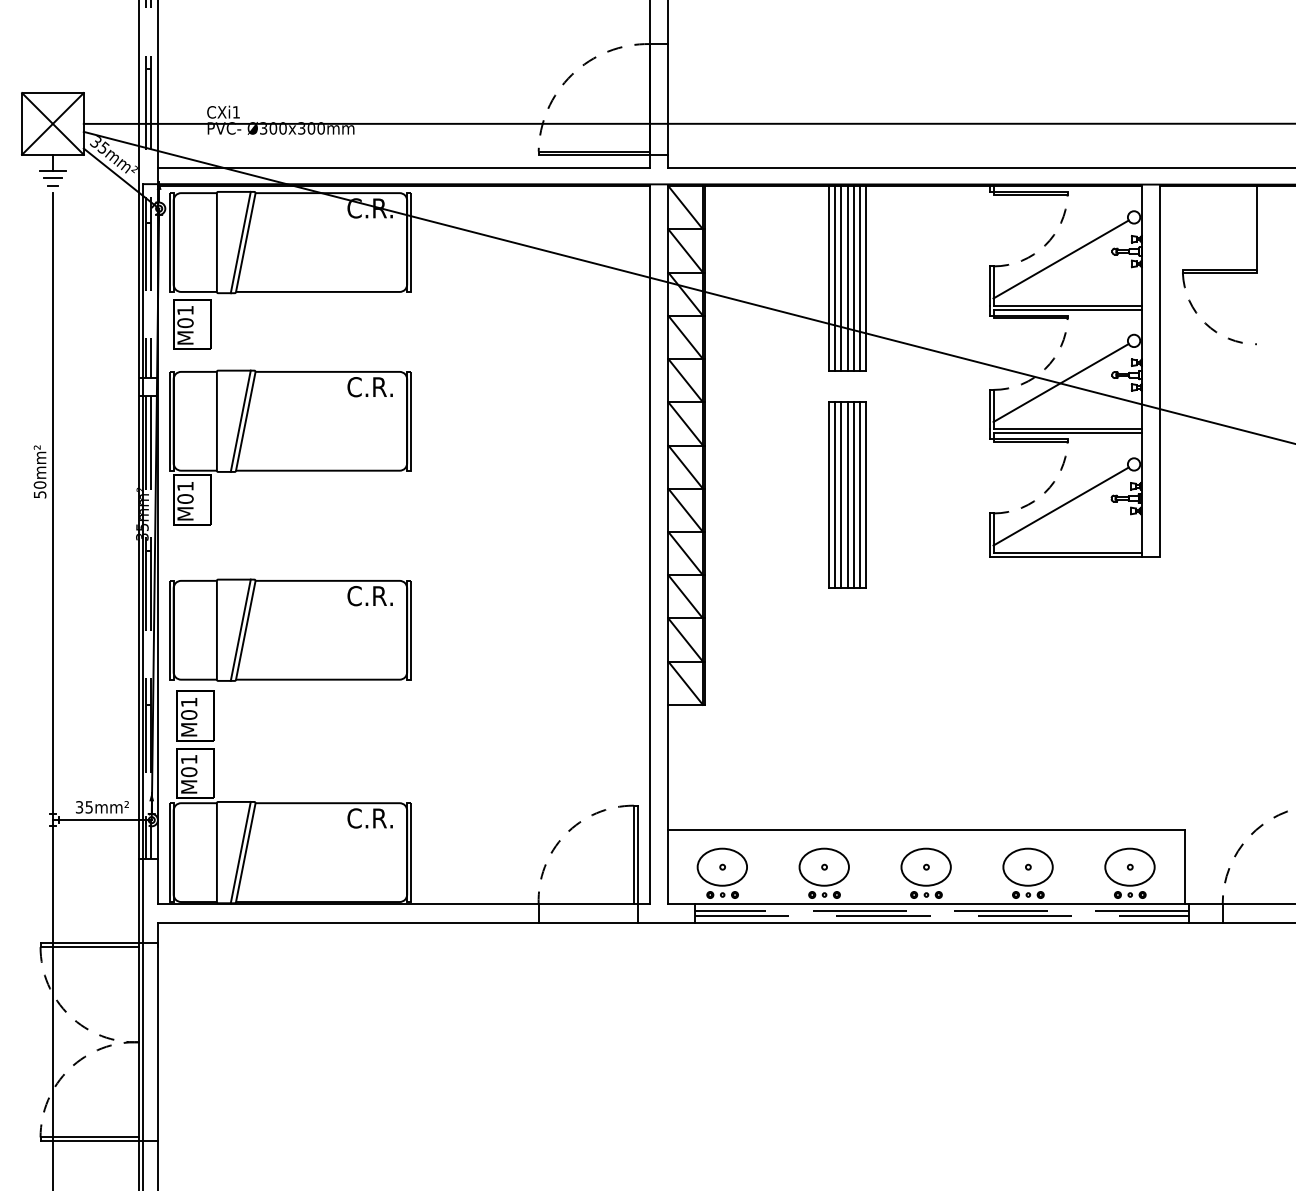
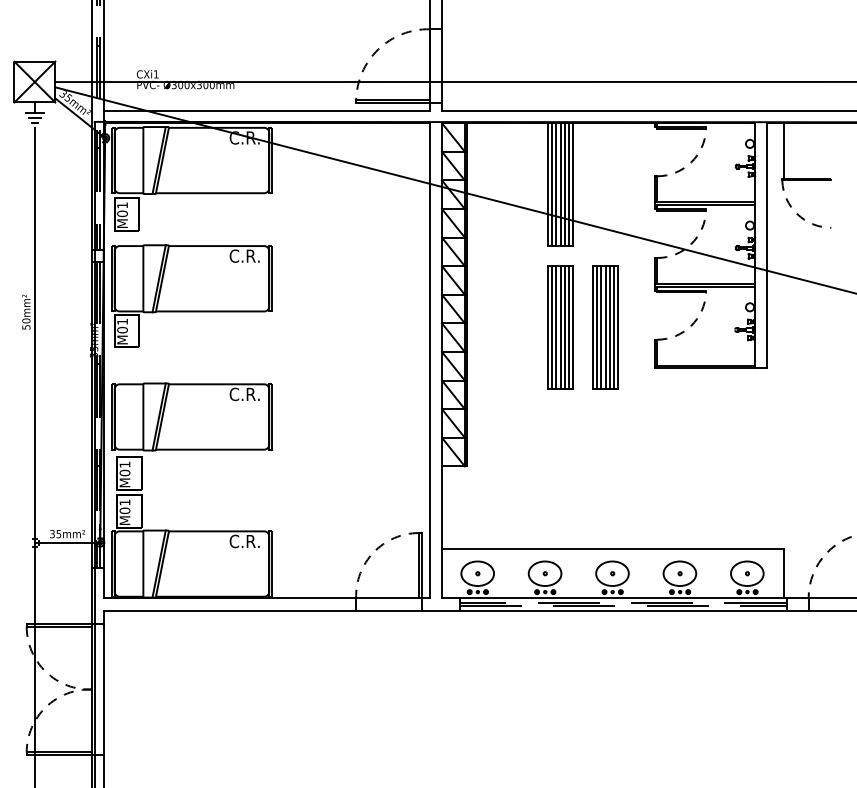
line: (1257, 227) -> (784, 150), moved
line: (1060, 259) -> (701, 171), removed
line: (1060, 383) -> (701, 253), removed
part: (915, 494) -> (605, 327), added
line: (1060, 505) -> (701, 334), removed

